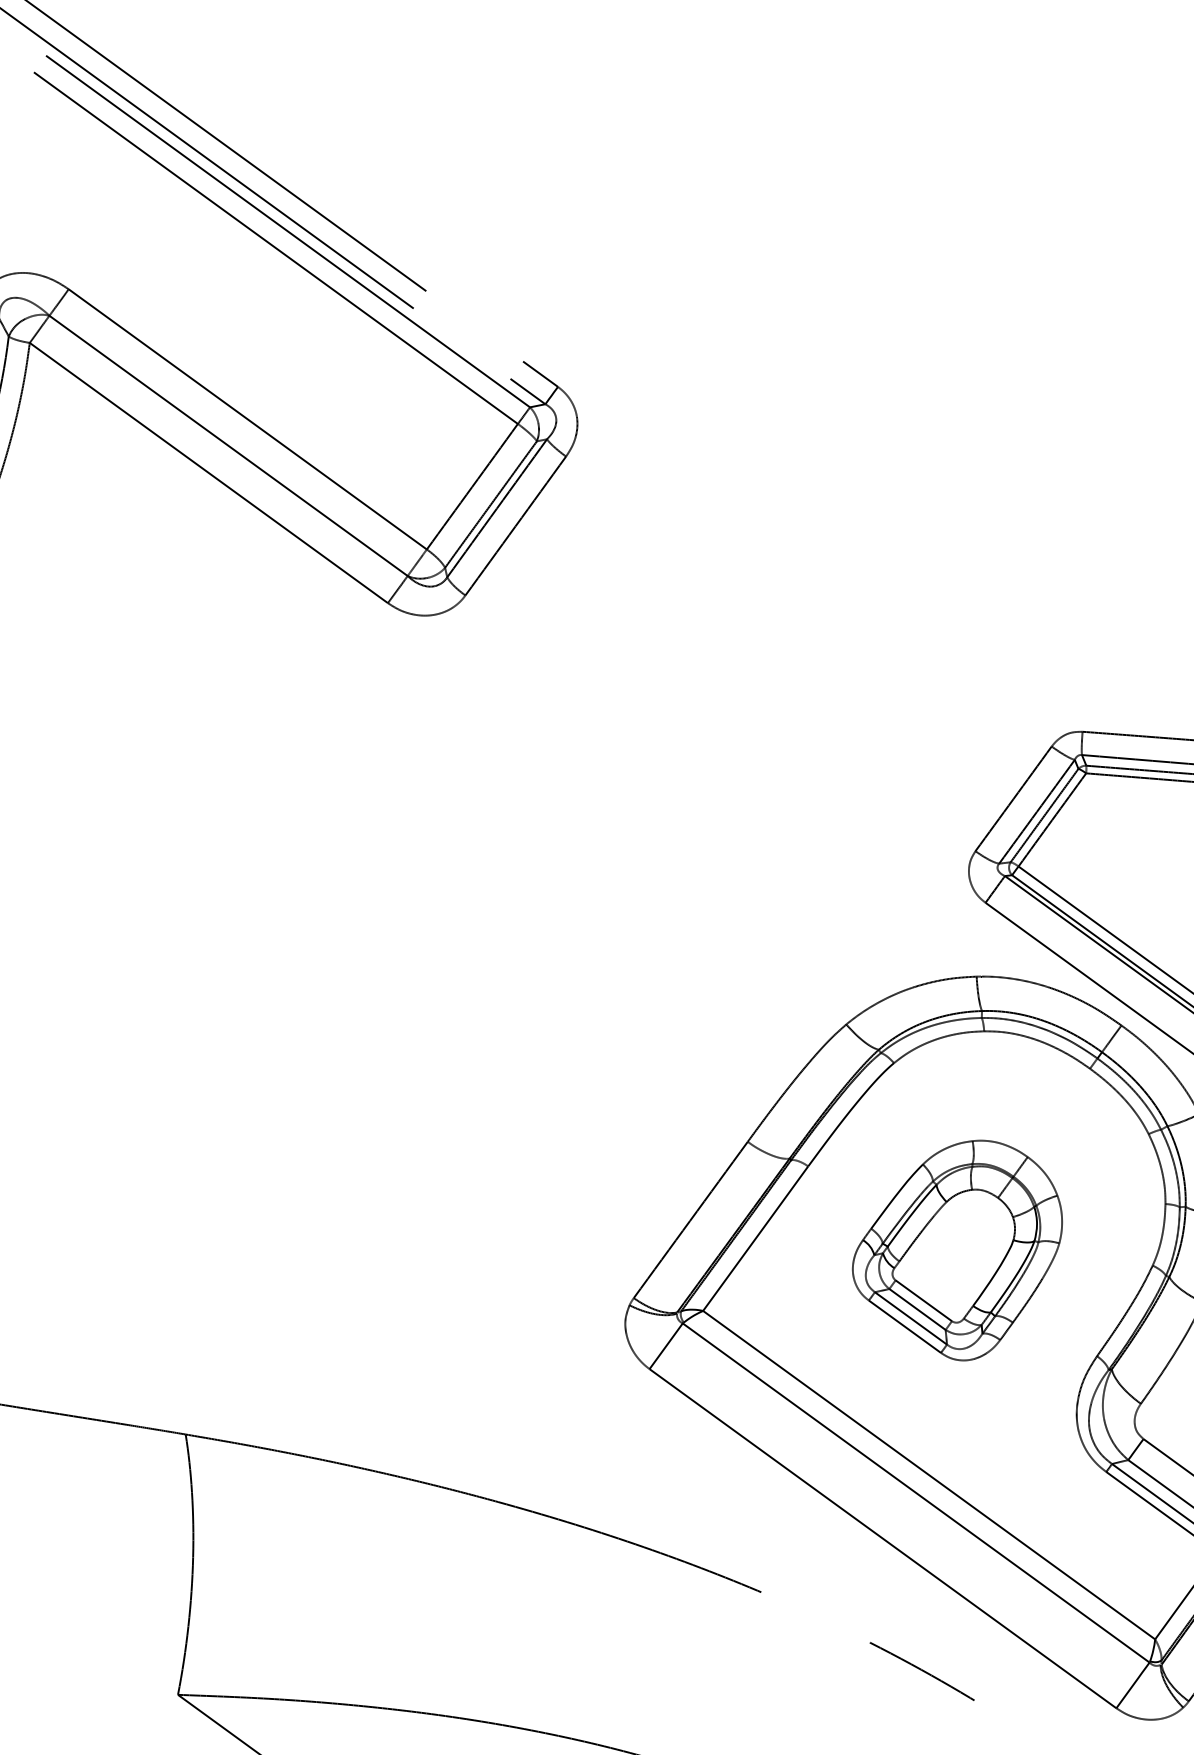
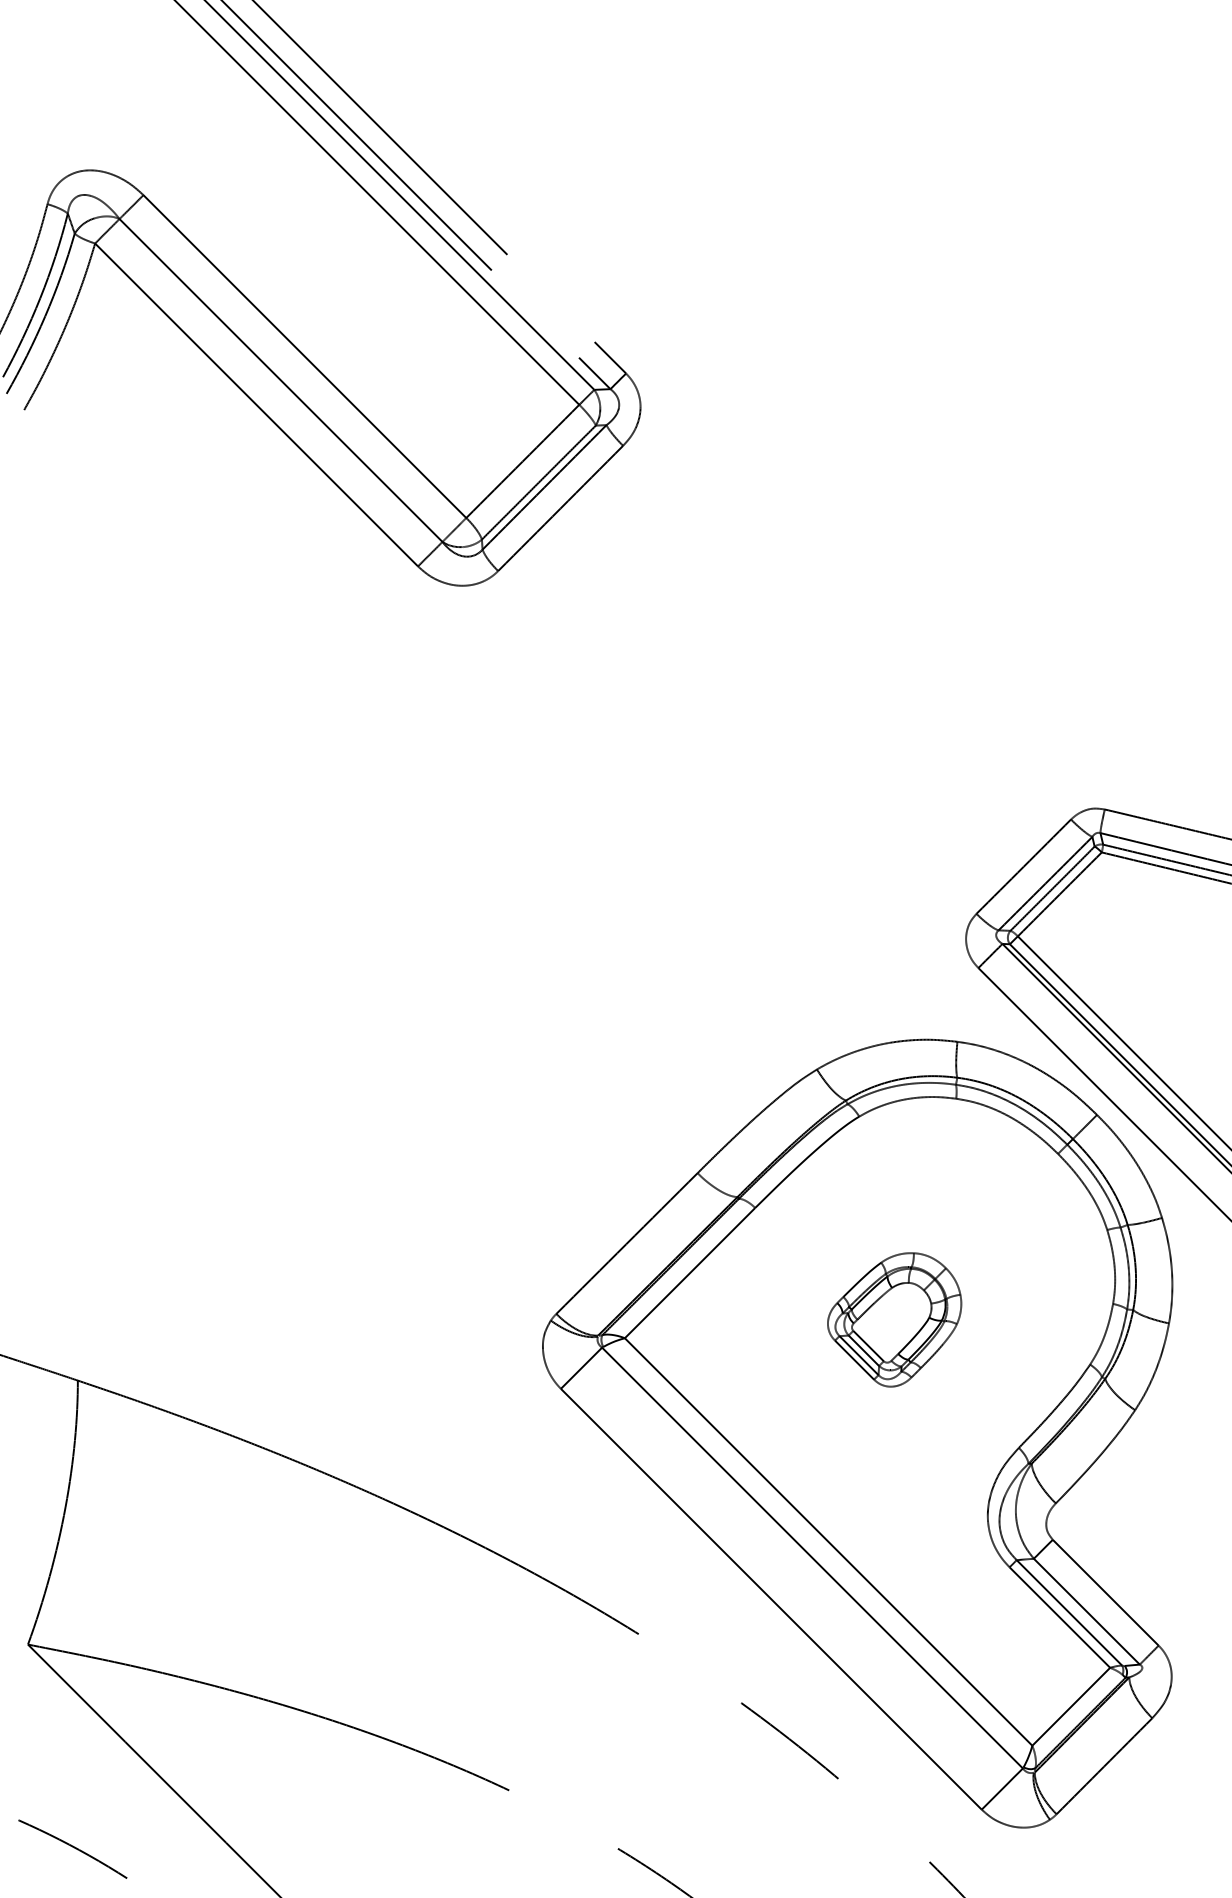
part: (958, 1252) -> (894, 1319), size x0.6

